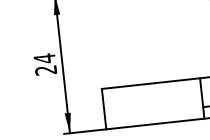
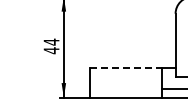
text: (45, 70) -> (51, 50), 24 -> 44
line: (151, 83) -> (126, 68), solid -> dashed

